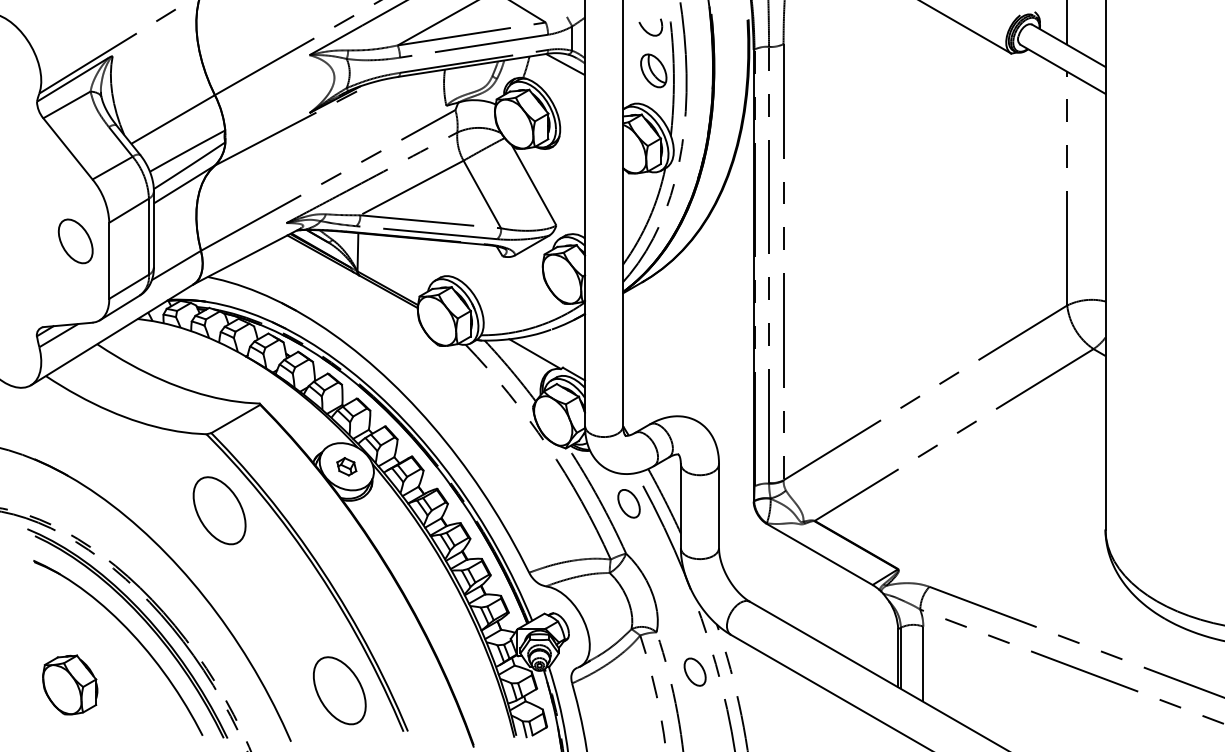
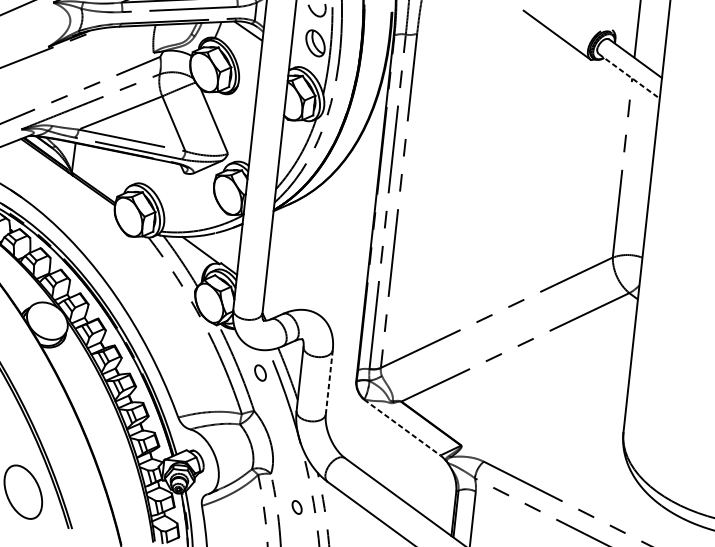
line: (1063, 69) -> (629, 76), solid -> dashed
part: (346, 466) -> (47, 320), removed
part: (628, 503) -> (260, 372), size x0.7
line: (719, 506) -> (329, 382), solid -> dashed
line: (819, 554) -> (402, 427), solid -> dashed
part: (694, 671) -> (296, 506), size x0.6

